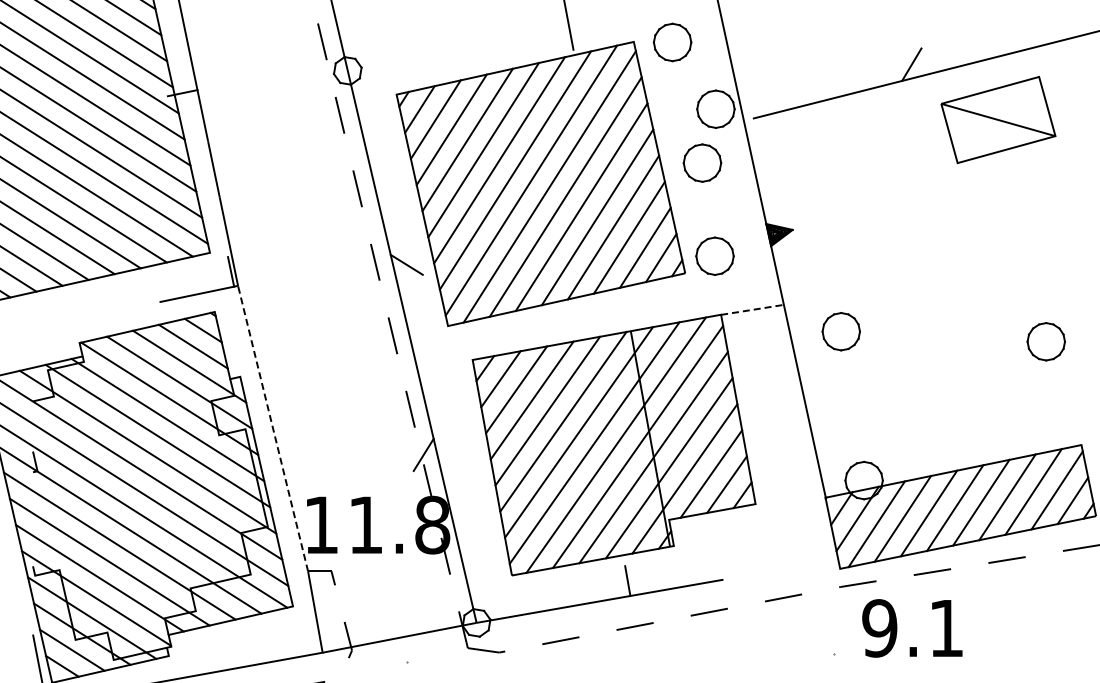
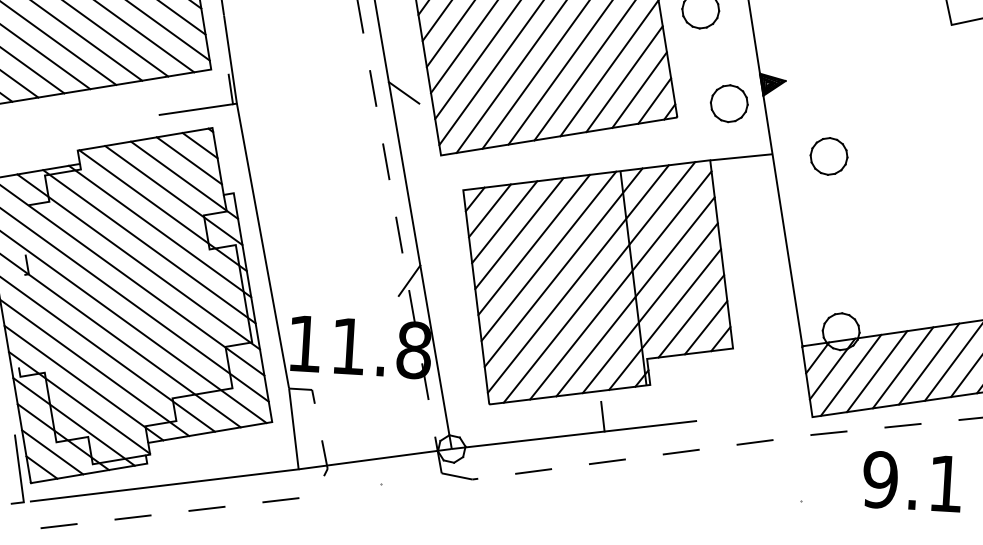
part: (714, 255) -> (728, 102), moved
line: (752, 309) -> (741, 156), dashed -> solid
part: (840, 331) -> (828, 156), moved
line: (272, 428) -> (262, 245), dashed -> solid
text: (912, 628) -> (912, 481), moved

